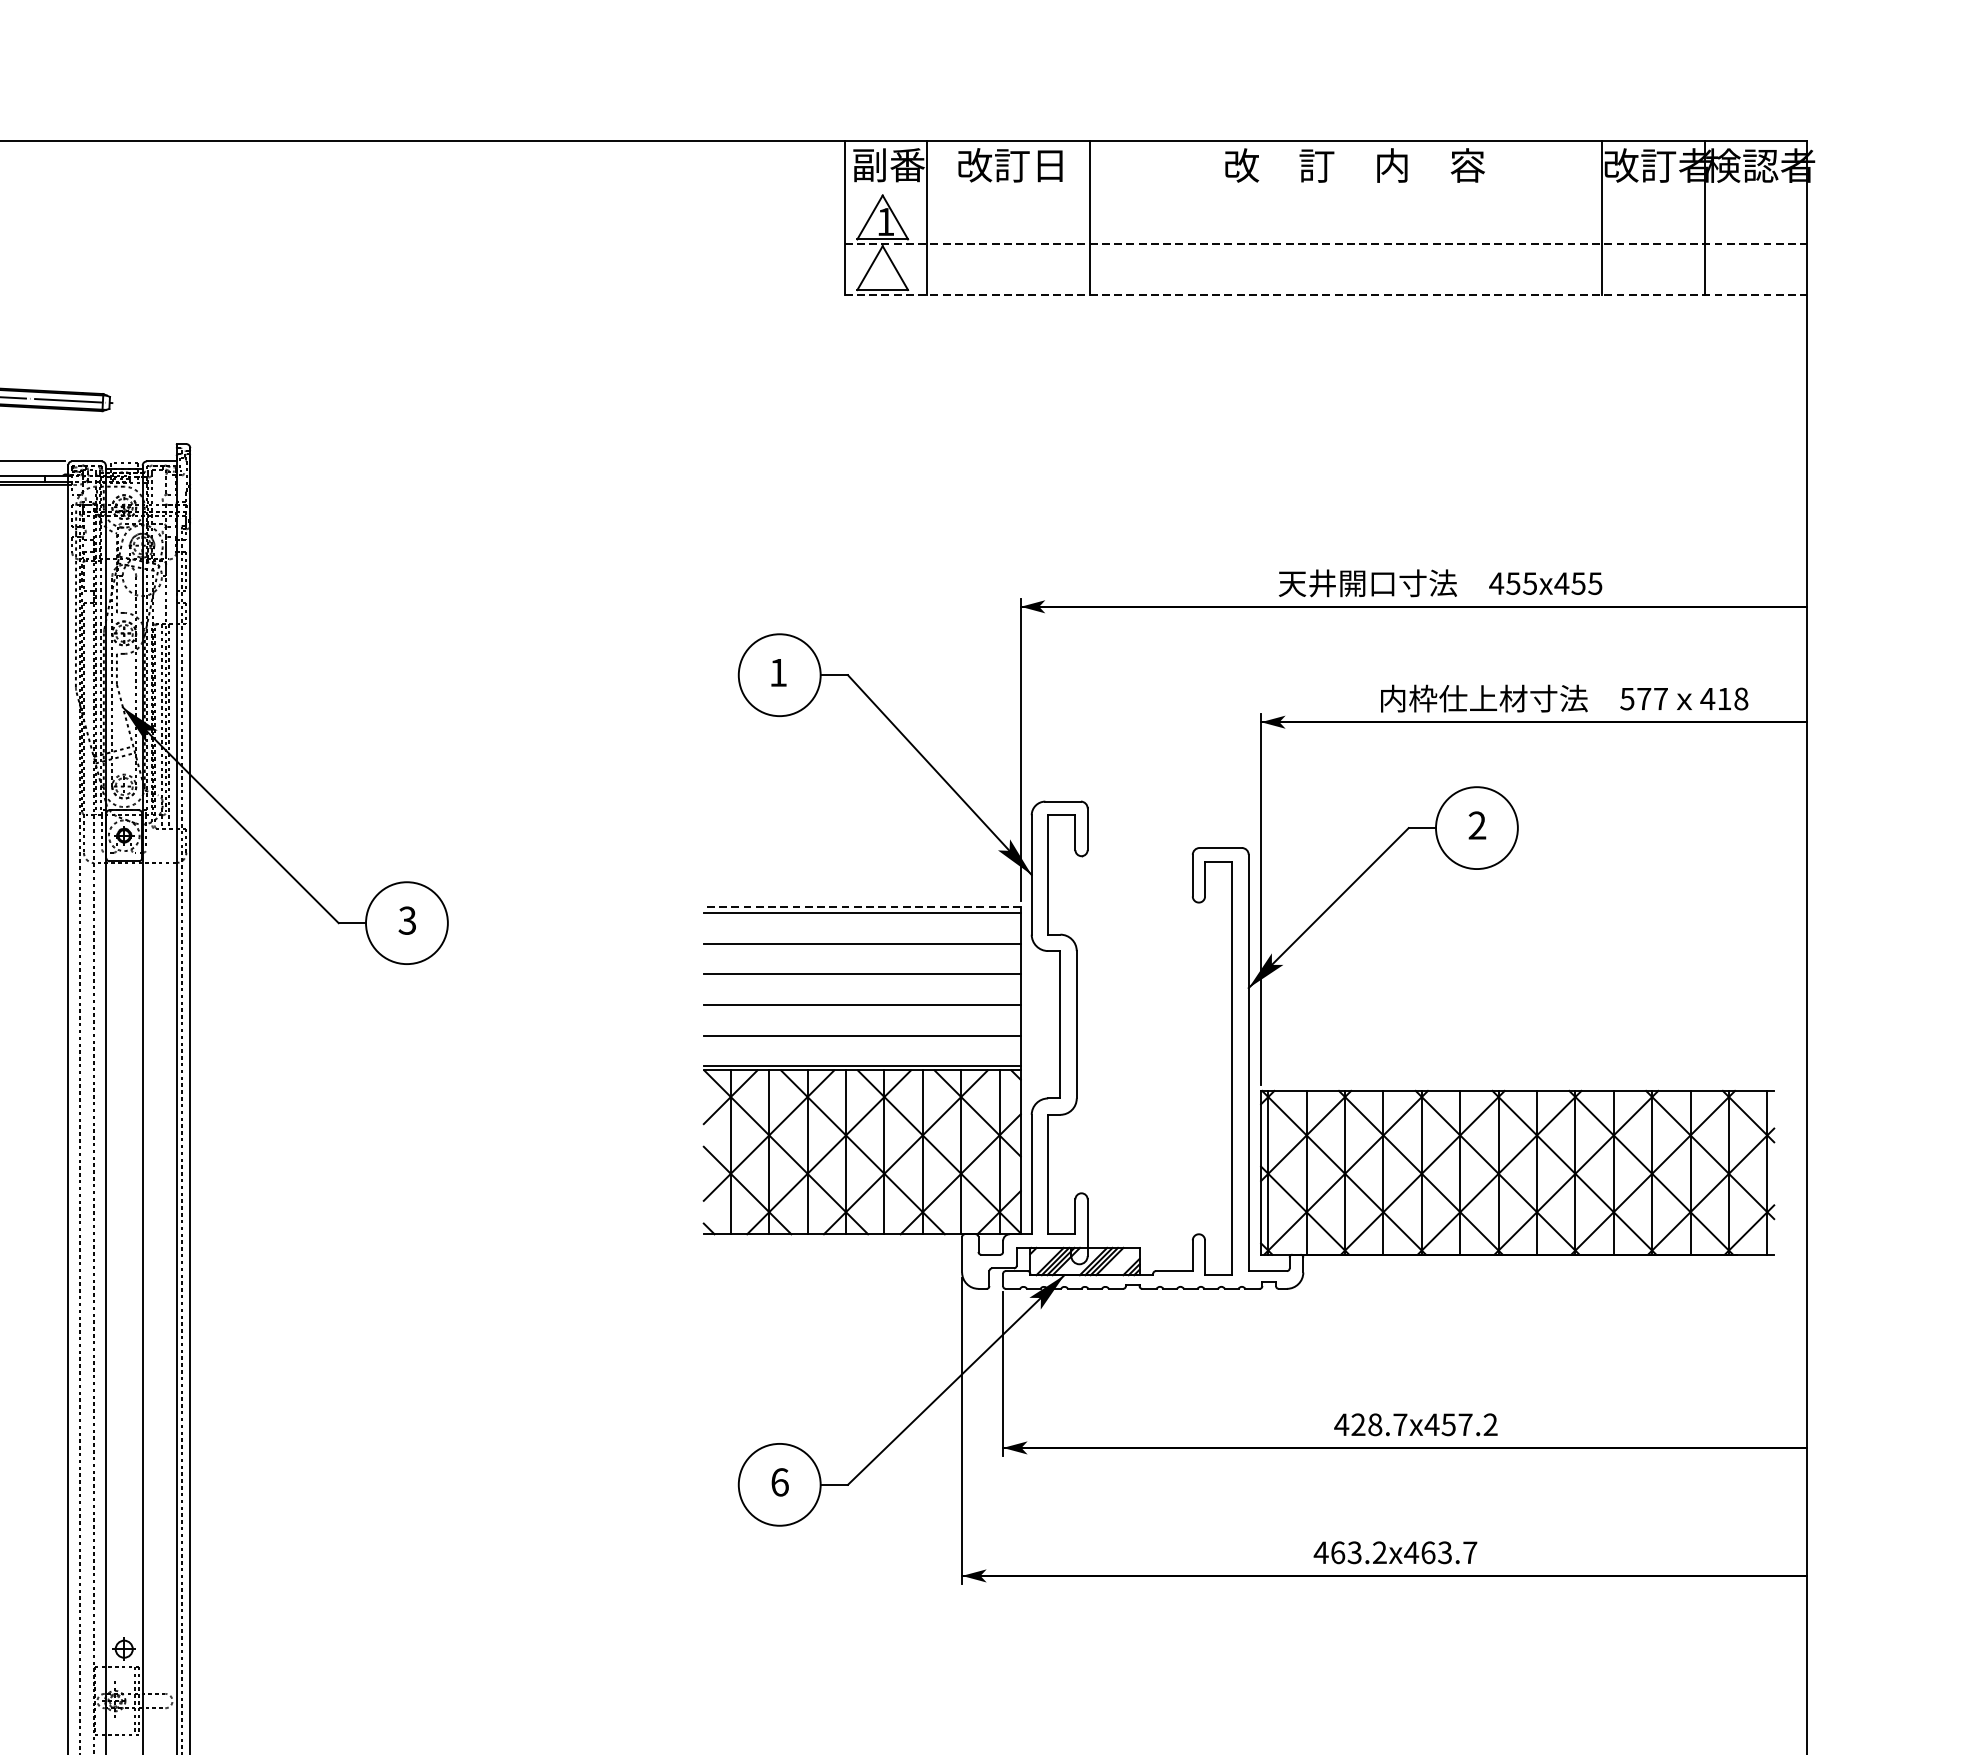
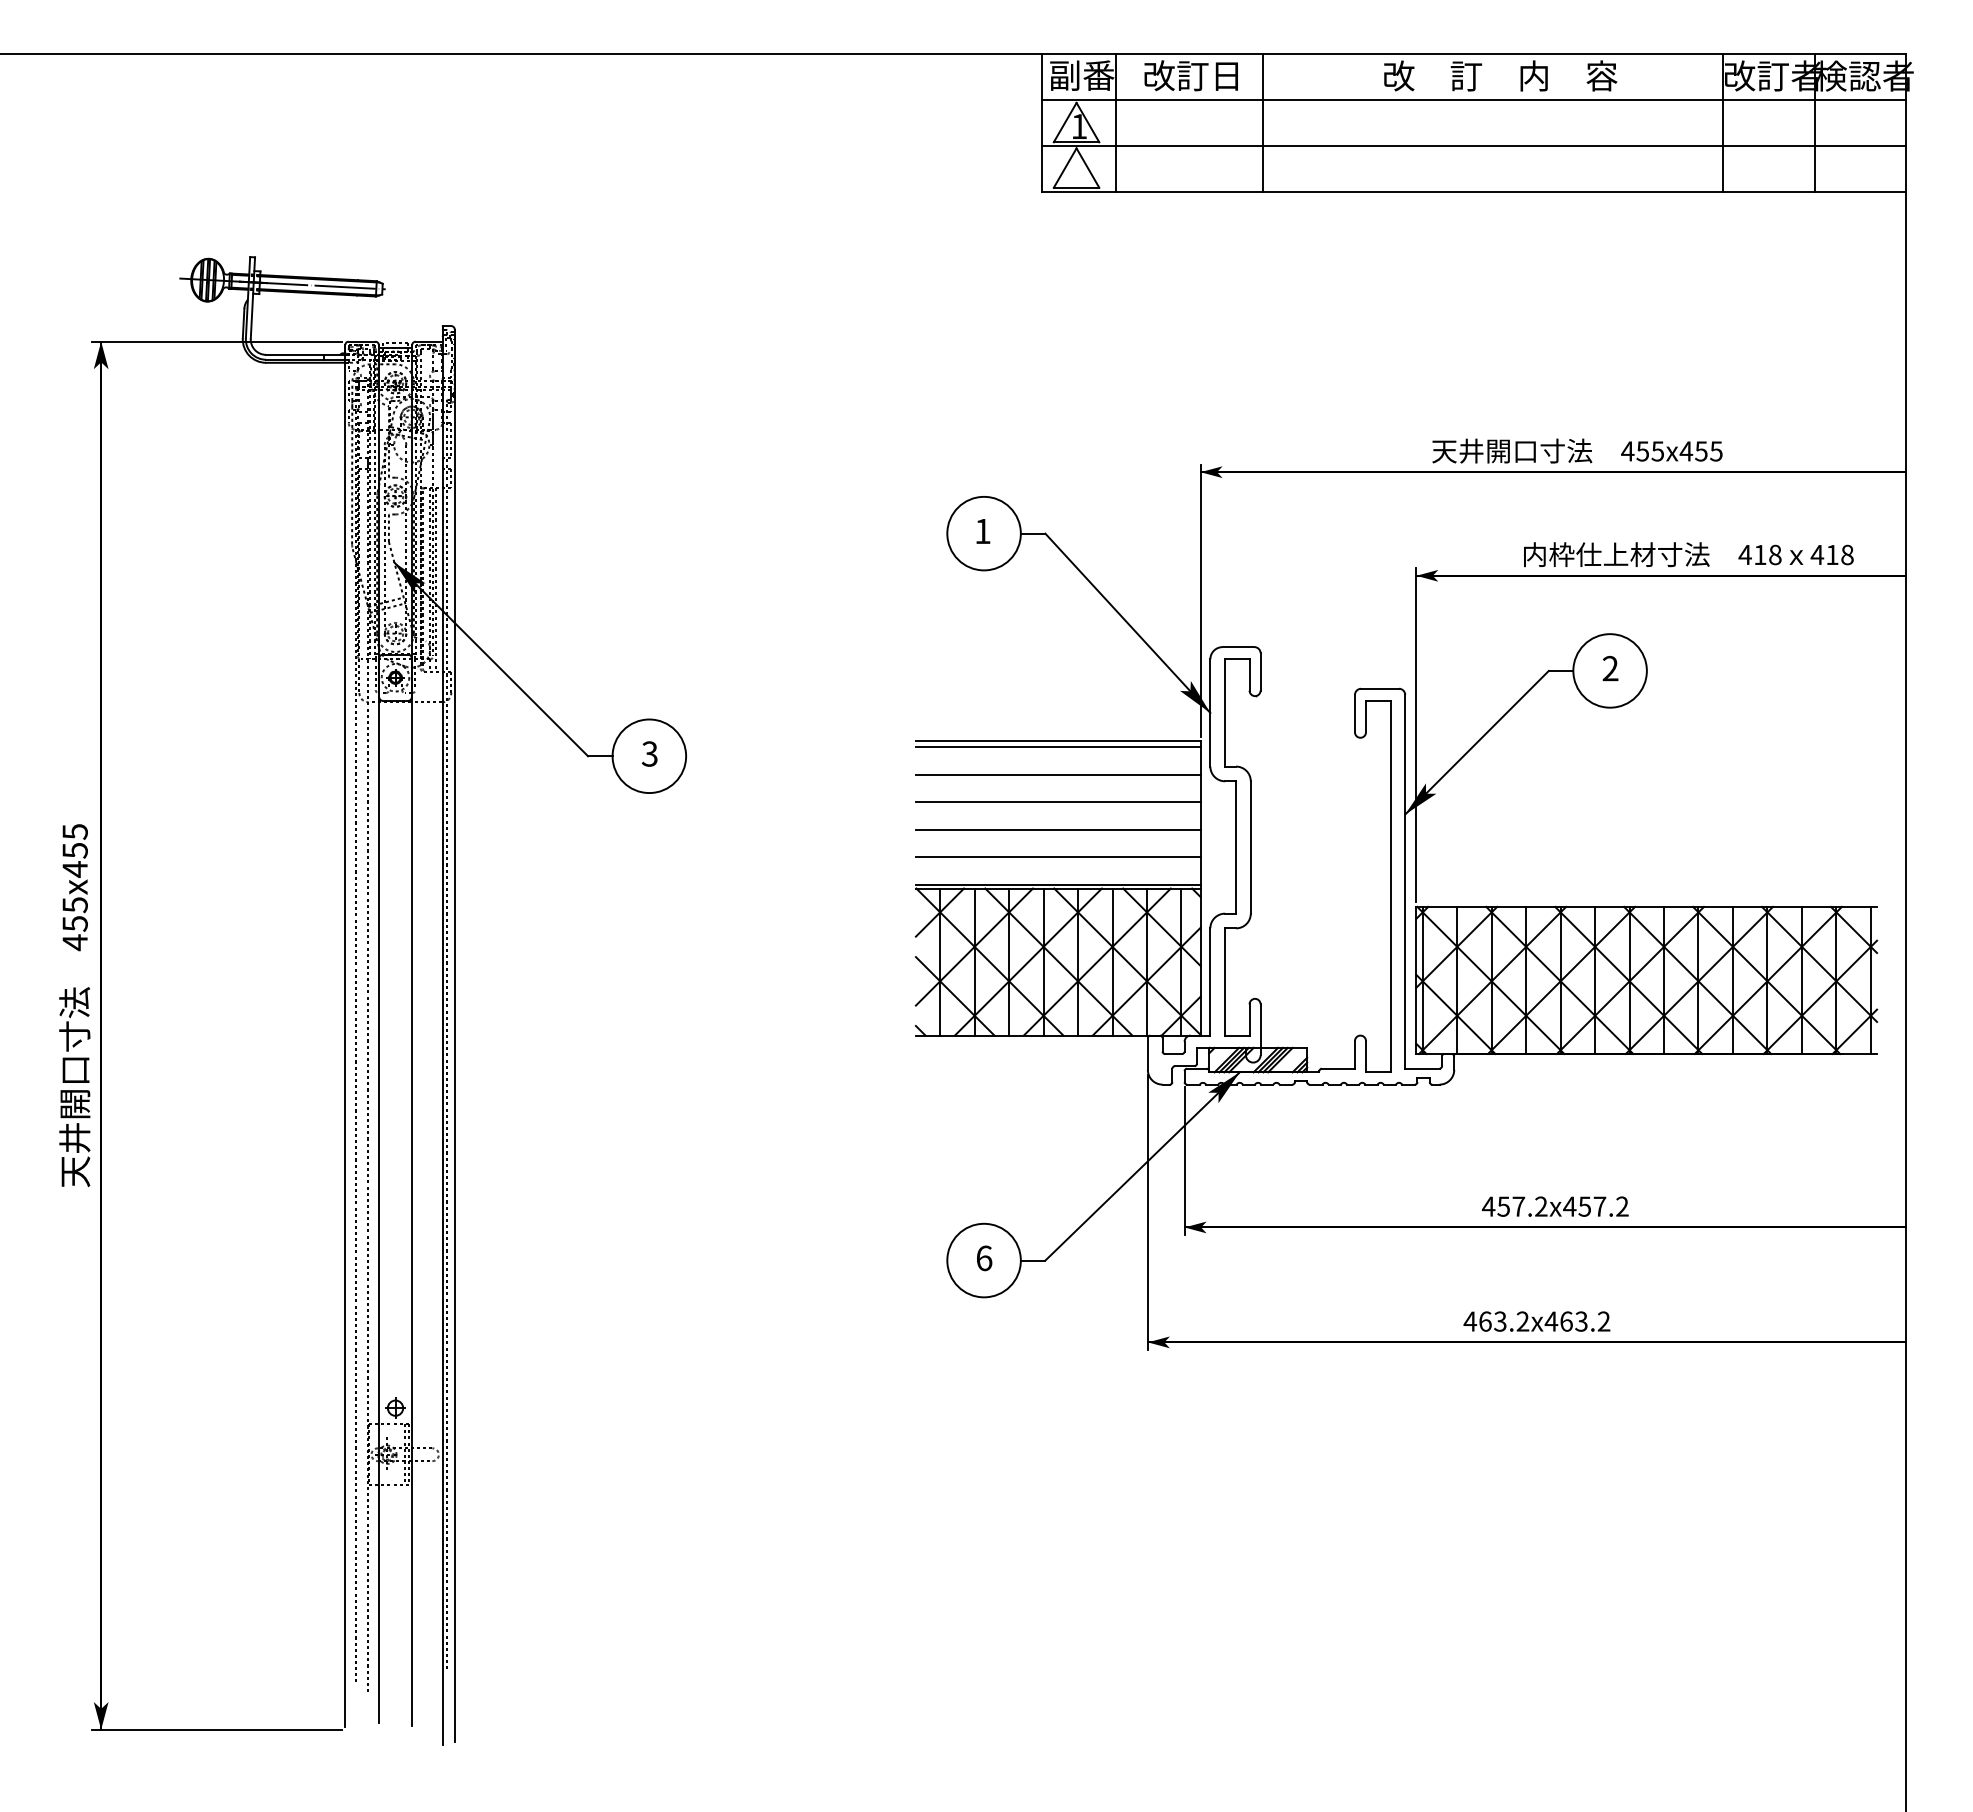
line: (1325, 192) -> (1474, 100), added
line: (1325, 244) -> (1474, 146), dashed -> solid
line: (1325, 295) -> (1474, 192), dashed -> solid
text: (1643, 698) -> (1759, 554), 577 -> 418
line: (861, 906) -> (1057, 741), dashed -> solid
text: (1379, 1424) -> (1522, 1206), 428.7x457.2 -> 457.2x457.2
text: (1469, 1552) -> (1603, 1321), 463.2x463.7 -> 463.2x463.2

